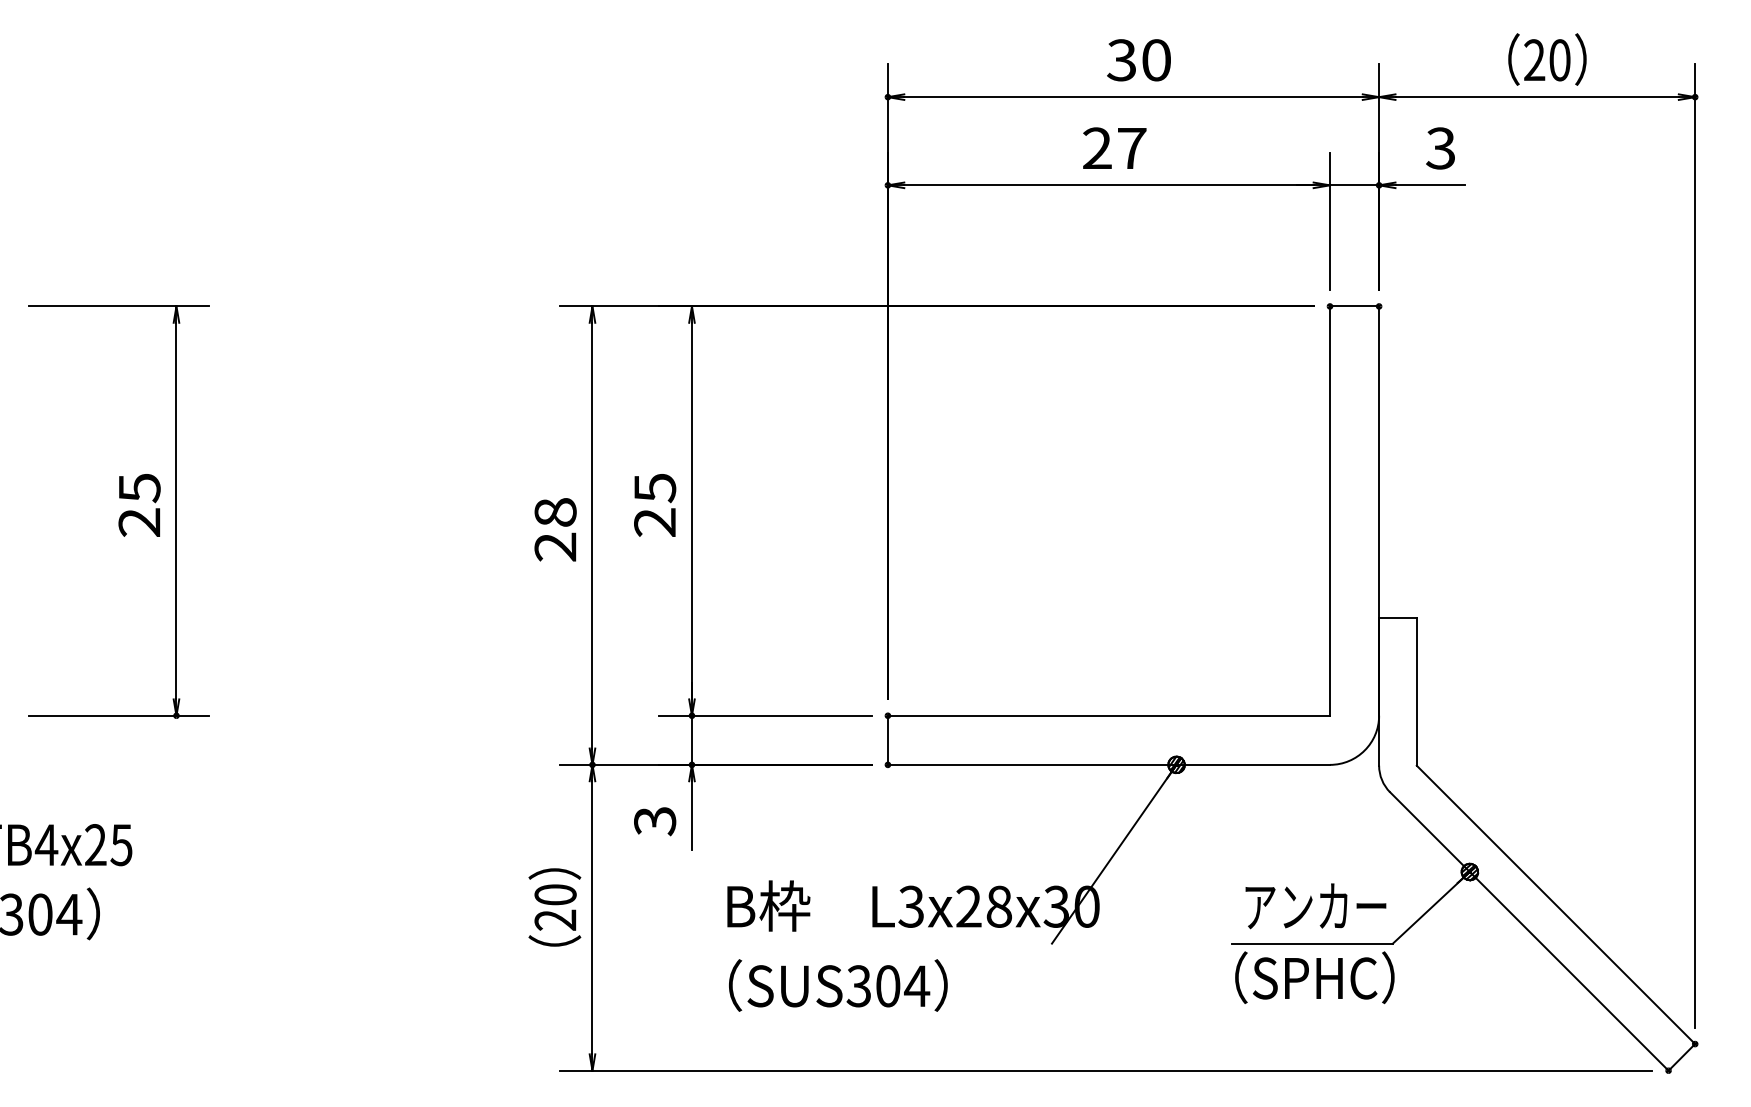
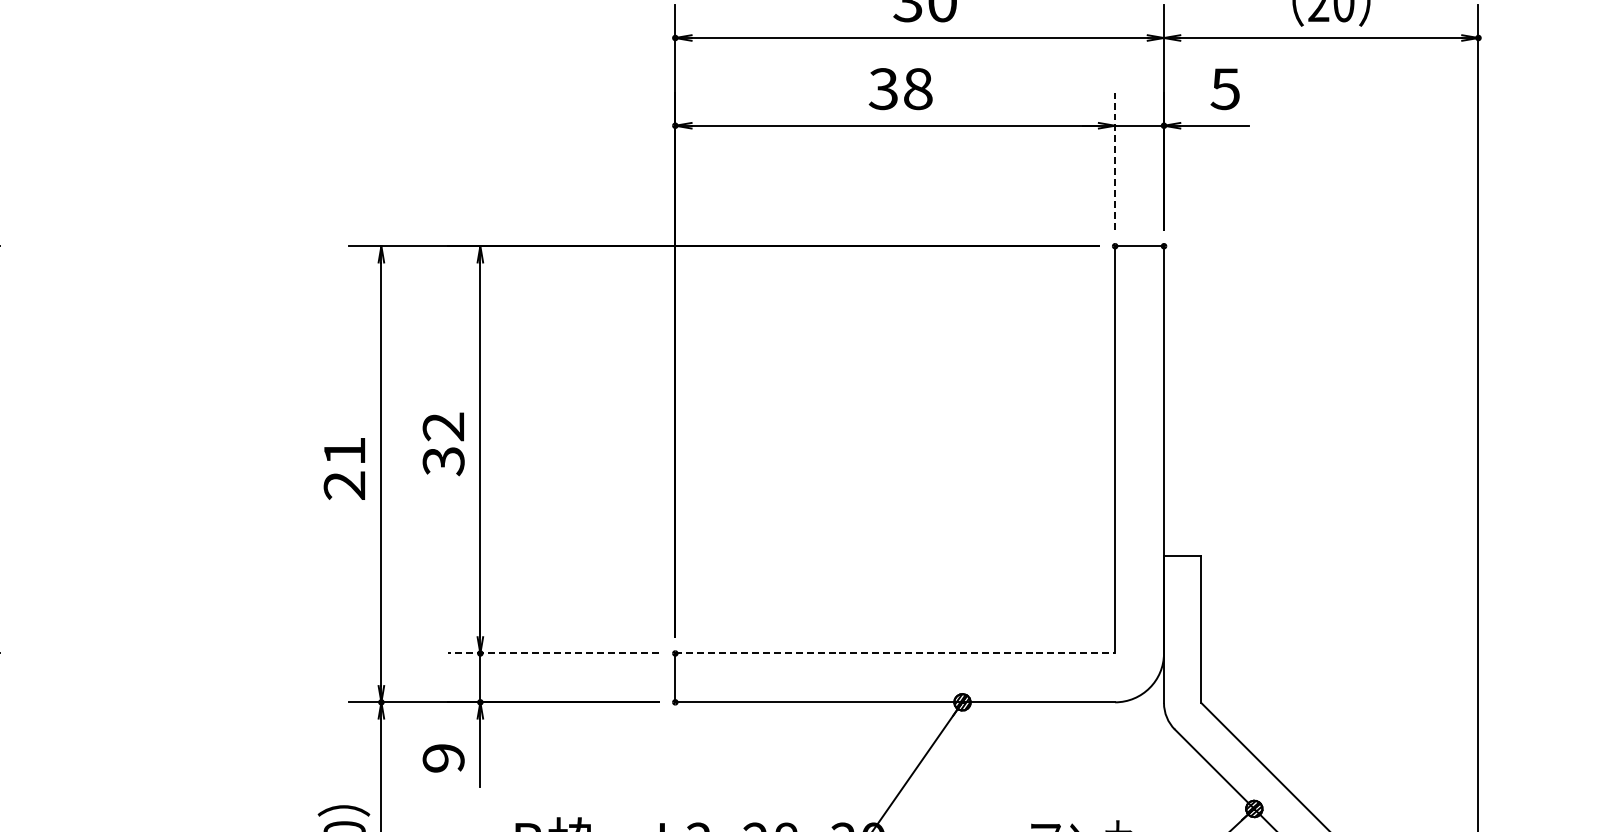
text: (1114, 148) -> (900, 89), 27 -> 38
text: (1440, 148) -> (1225, 89), 3 -> 5
line: (1330, 221) -> (1115, 161), solid -> dashed
text: (655, 505) -> (444, 444), 25 -> 32
text: (555, 512) -> (344, 451), 28 -> 21
line: (764, 715) -> (552, 653), solid -> dashed
line: (1109, 715) -> (895, 653), solid -> dashed
text: (655, 821) -> (444, 758), 3 -> 9

